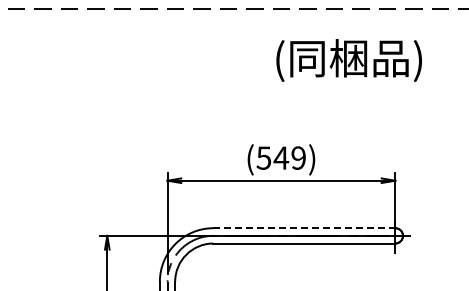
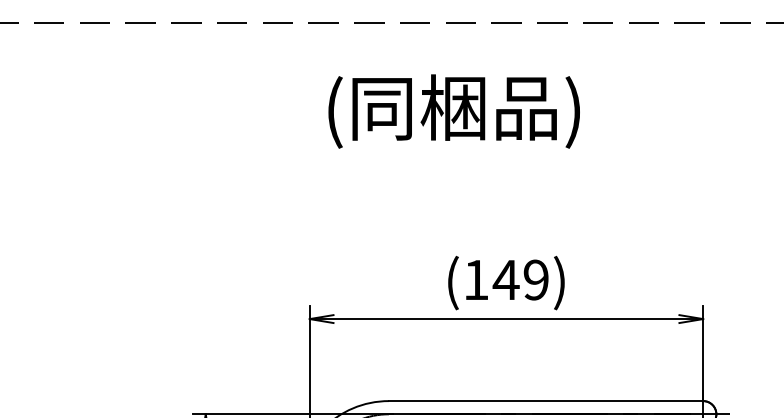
text: (348, 60) -> (453, 111), moved
text: (263, 157) -> (475, 278), (549) -> (149)
line: (304, 228) -> (546, 401), dashed -> solid

